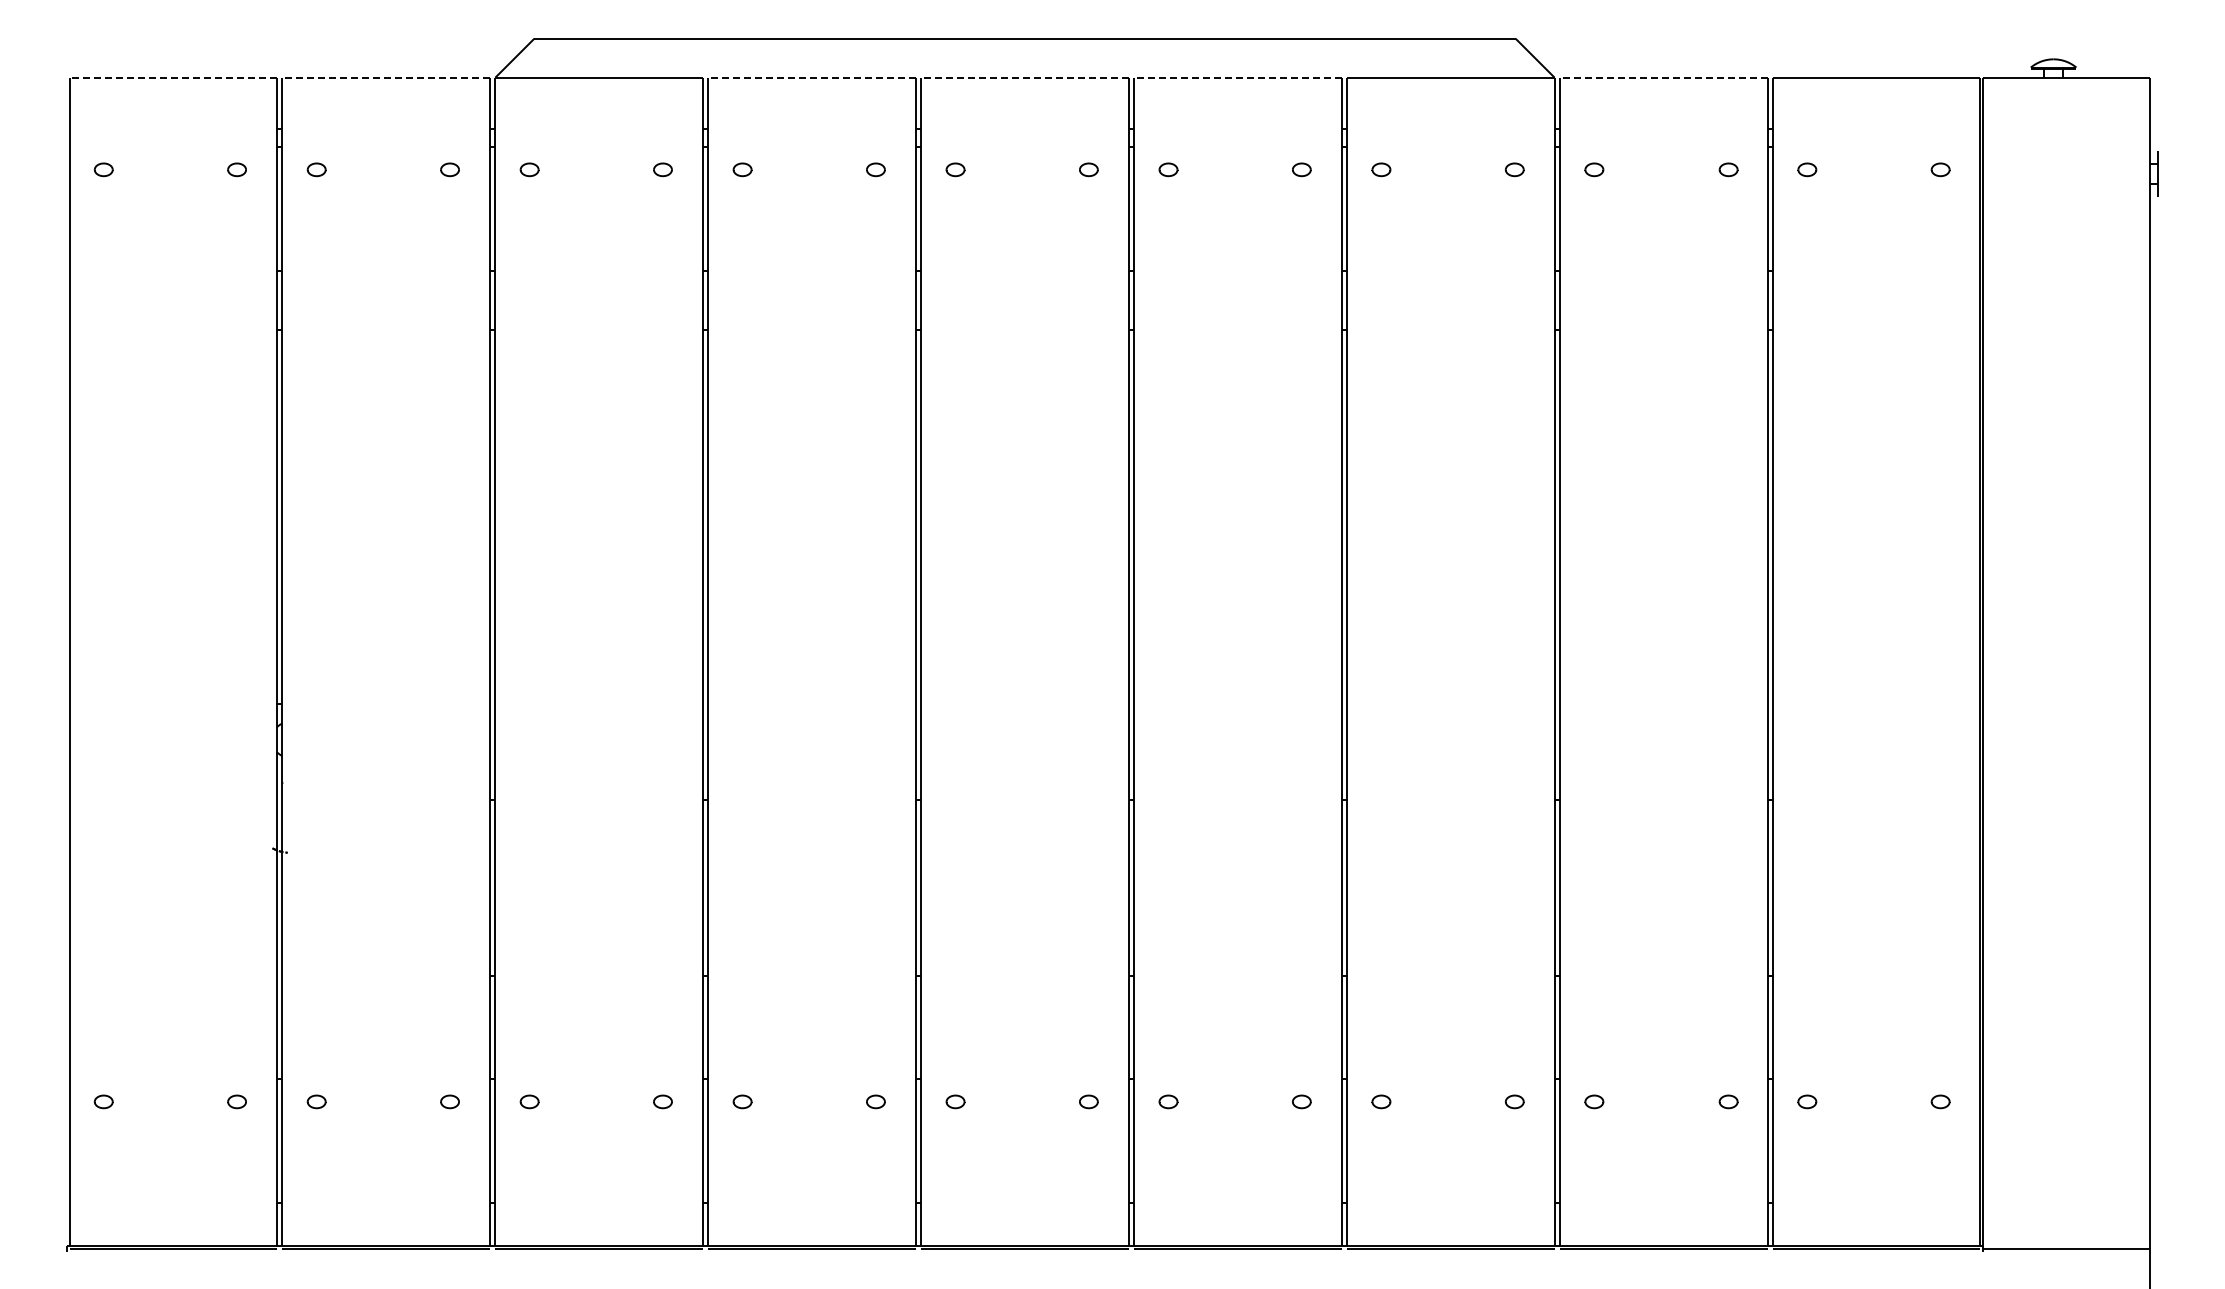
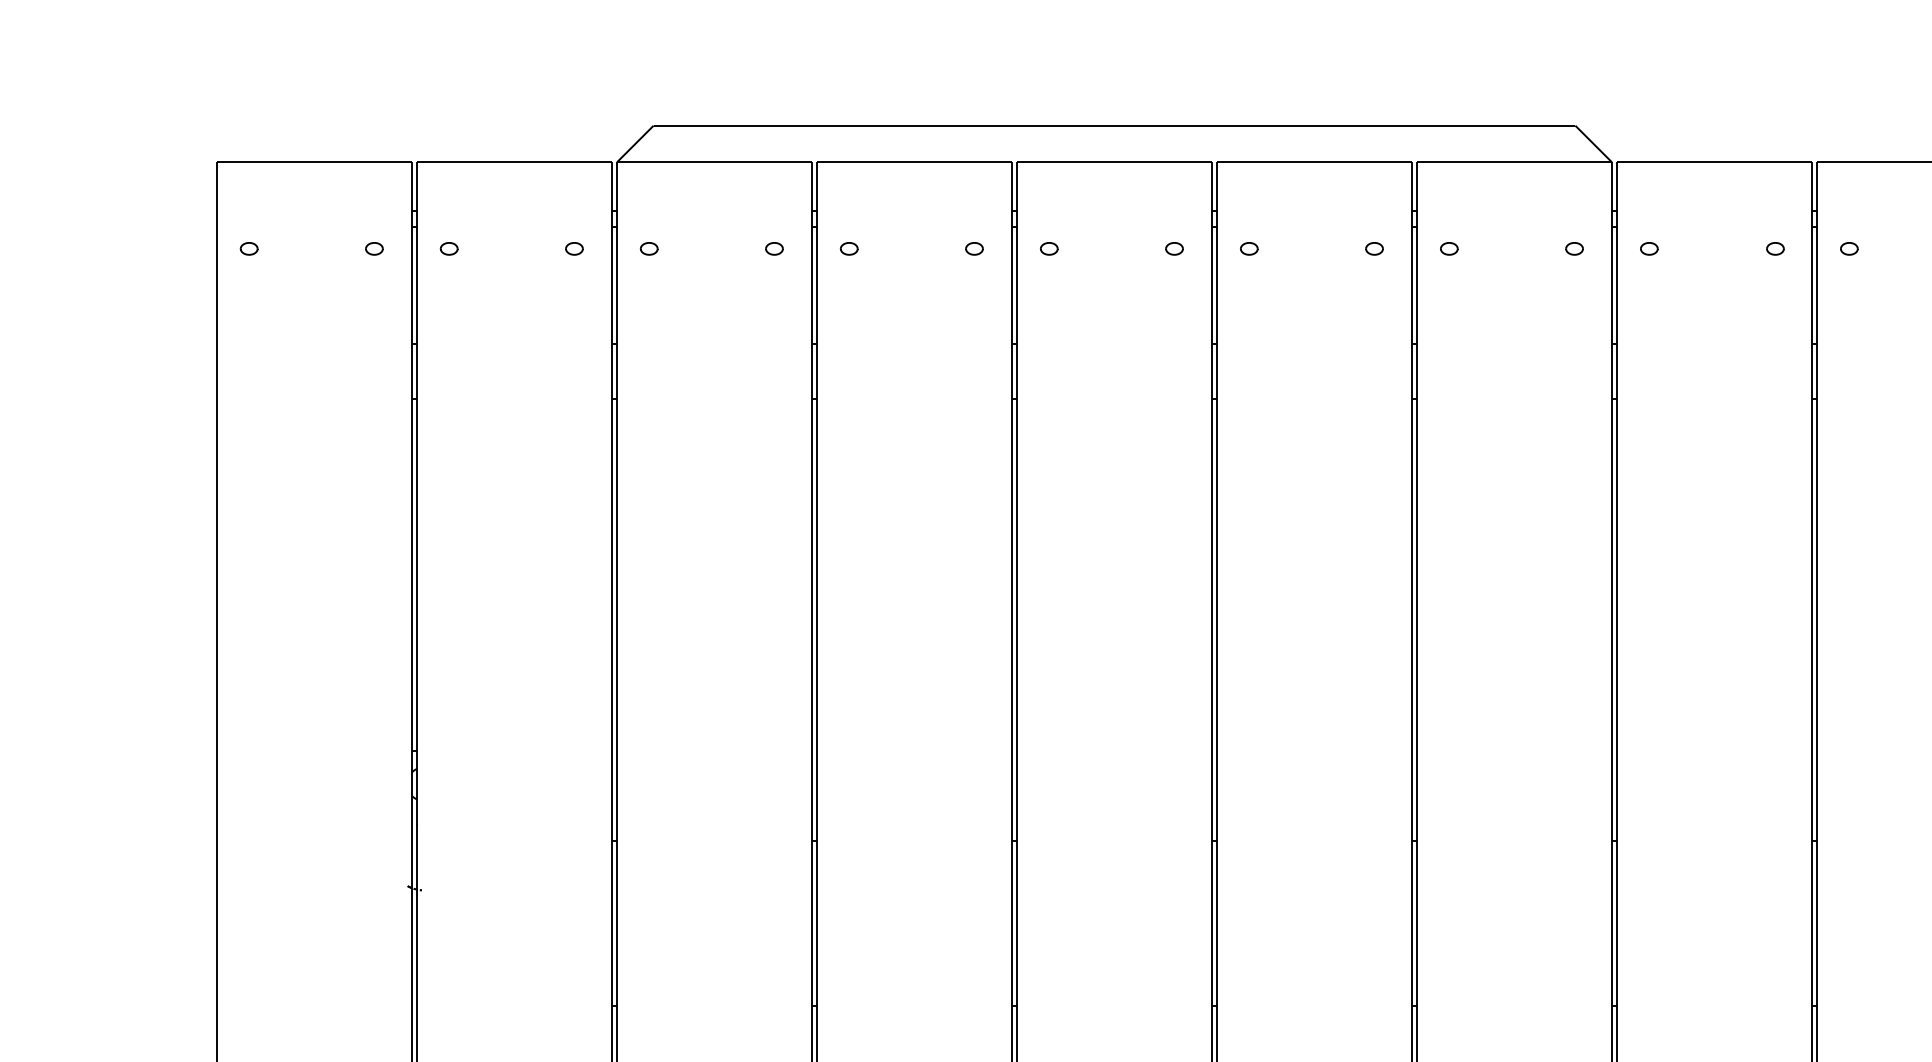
line: (173, 77) -> (314, 162), dashed -> solid
line: (386, 77) -> (514, 162), dashed -> solid
line: (812, 77) -> (914, 162), dashed -> solid
line: (1025, 77) -> (1114, 162), dashed -> solid
line: (1237, 77) -> (1314, 162), dashed -> solid
line: (1663, 77) -> (1714, 162), dashed -> solid

